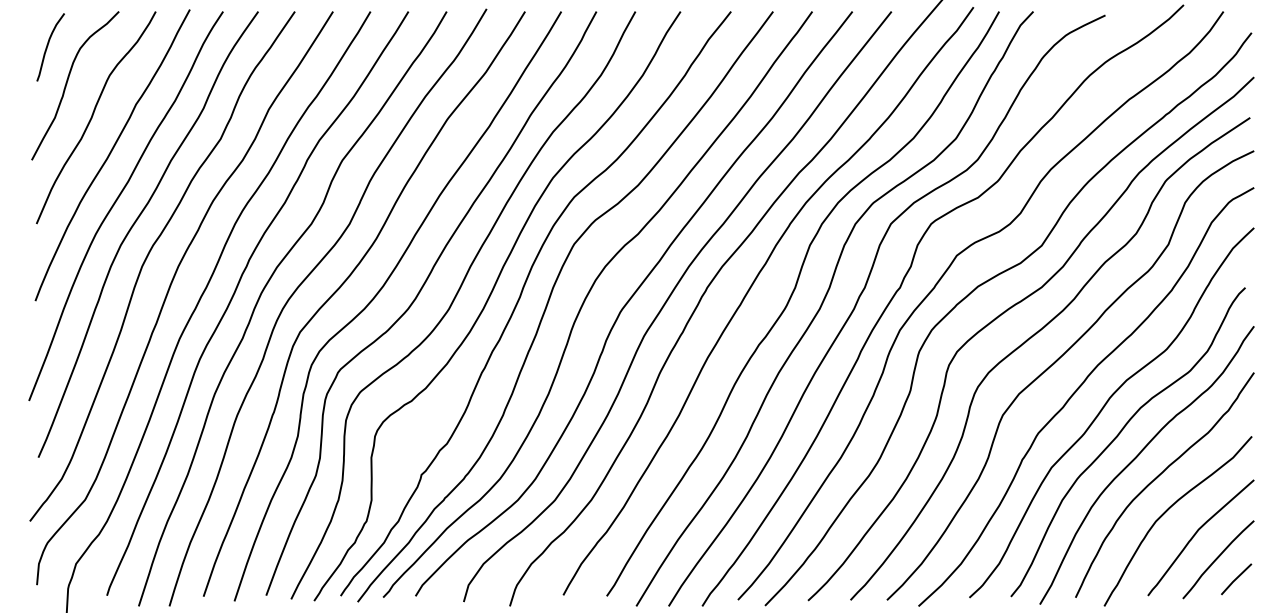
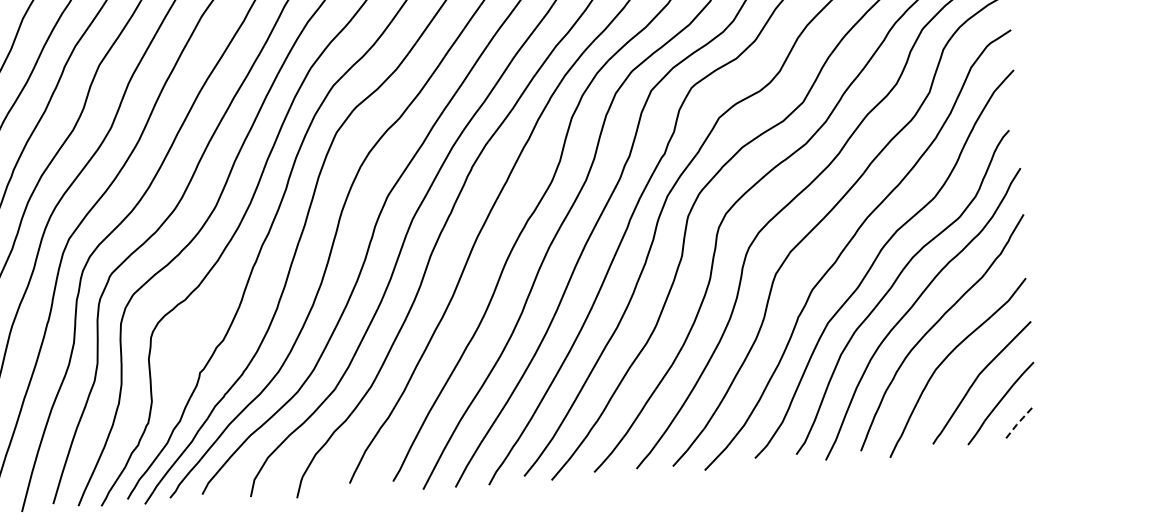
line: (1235, 579) -> (1019, 422), solid -> dashed

